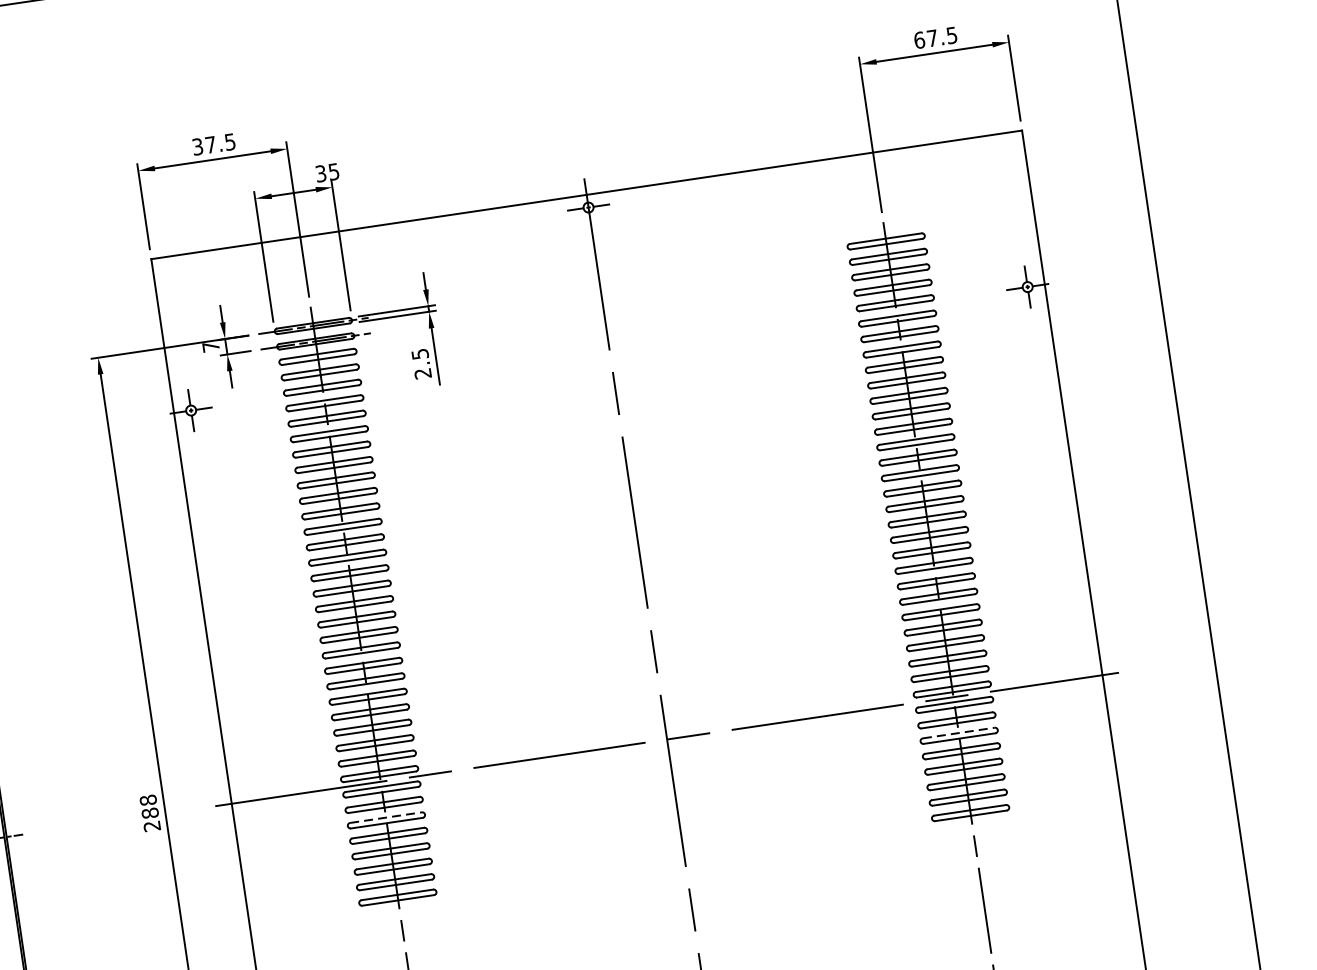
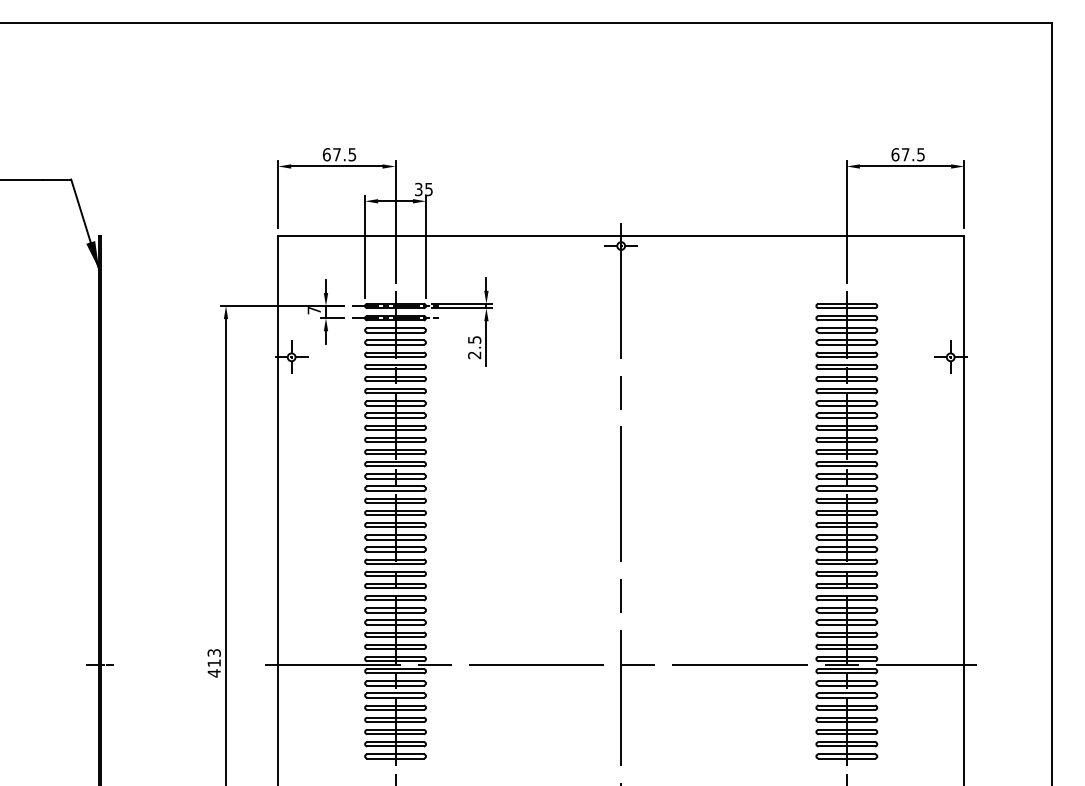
text: (197, 146) -> (326, 154), 37.5 -> 67.5
line: (959, 733) -> (847, 693), dashed -> solid
text: (149, 813) -> (213, 663), 288 -> 413
line: (387, 817) -> (396, 693), dashed -> solid

